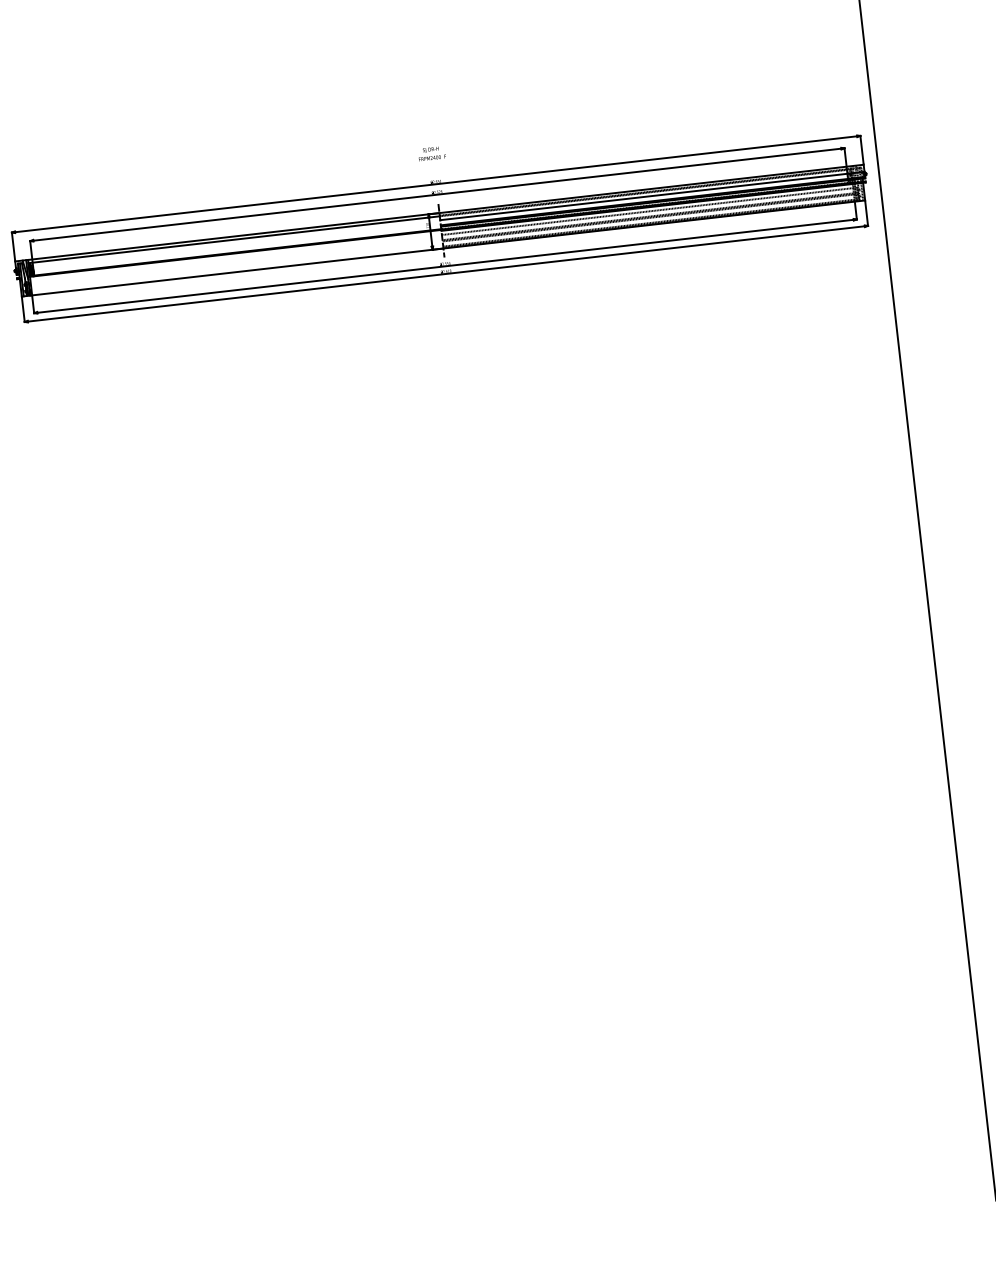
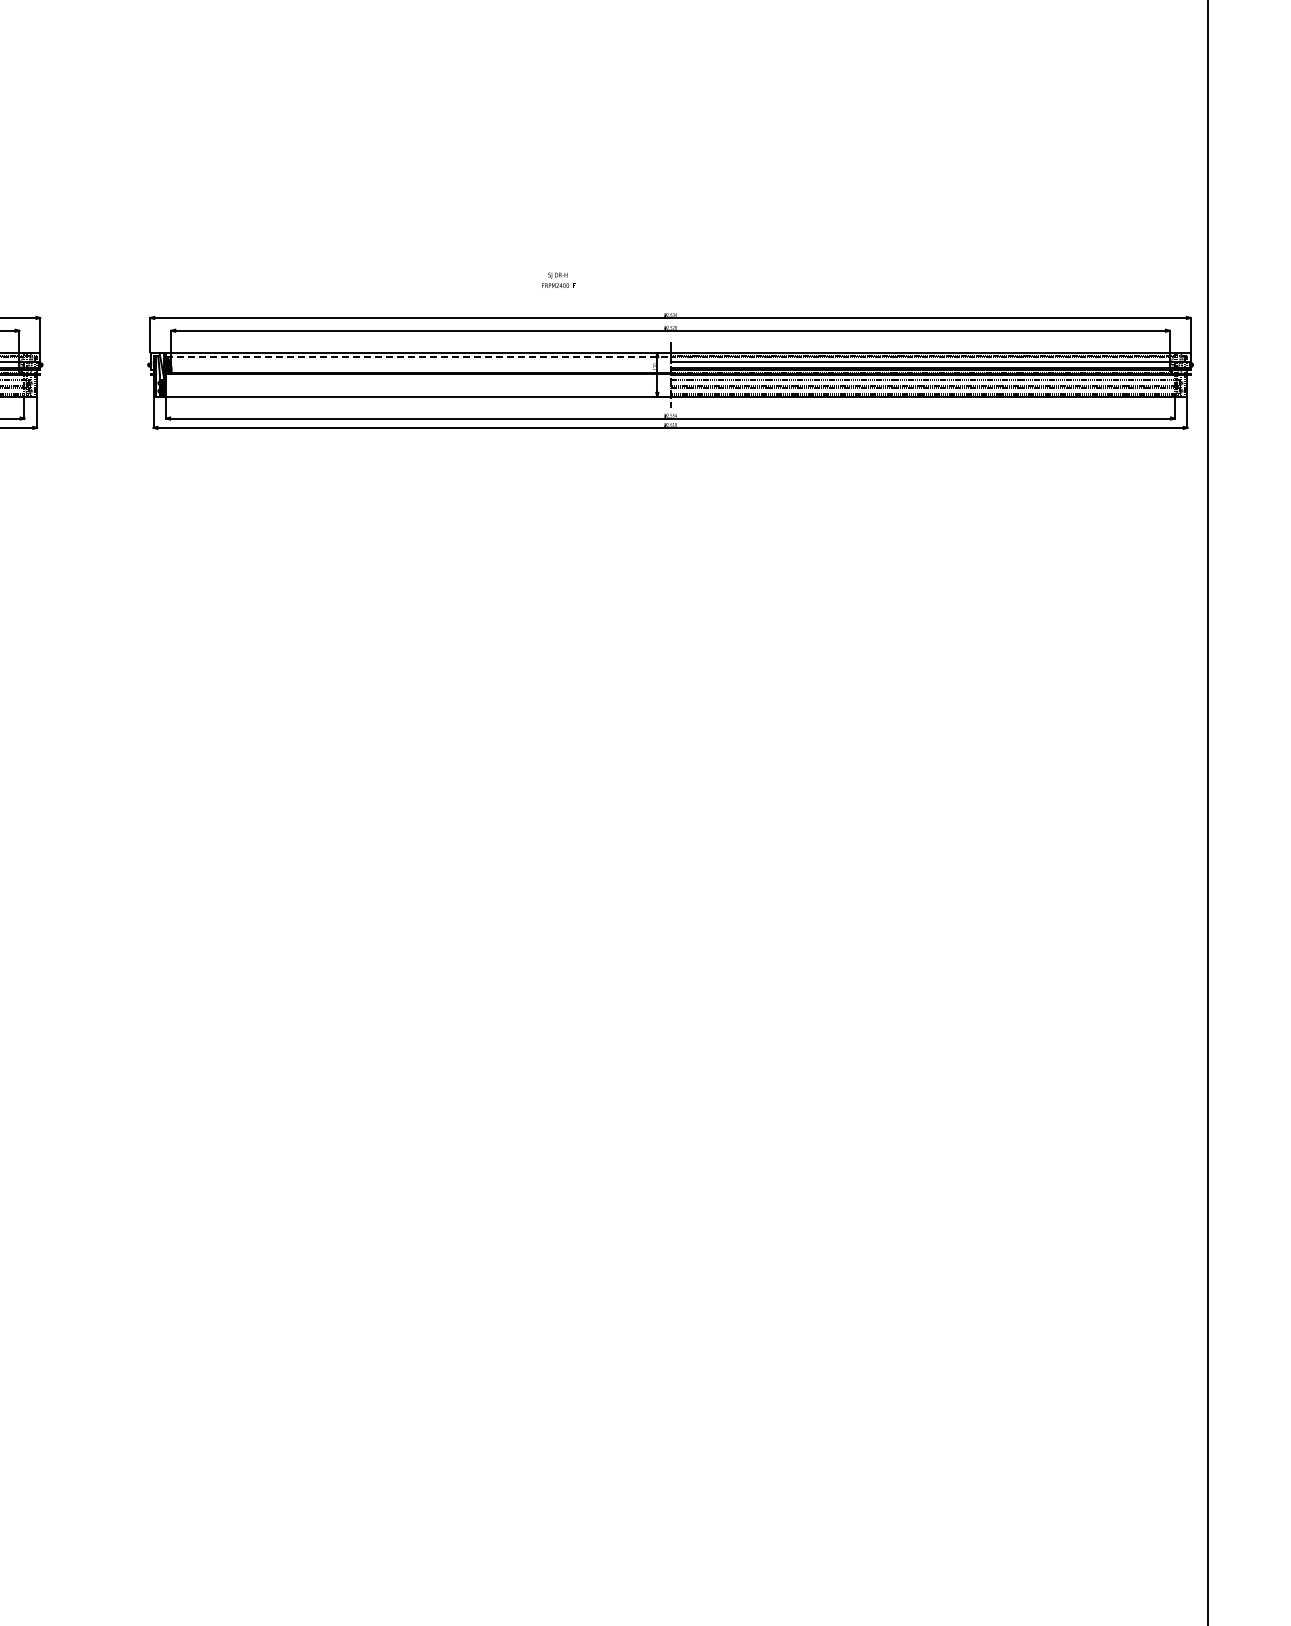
text: (431, 152) -> (558, 279), moved
line: (234, 239) -> (418, 357), solid -> dashed

